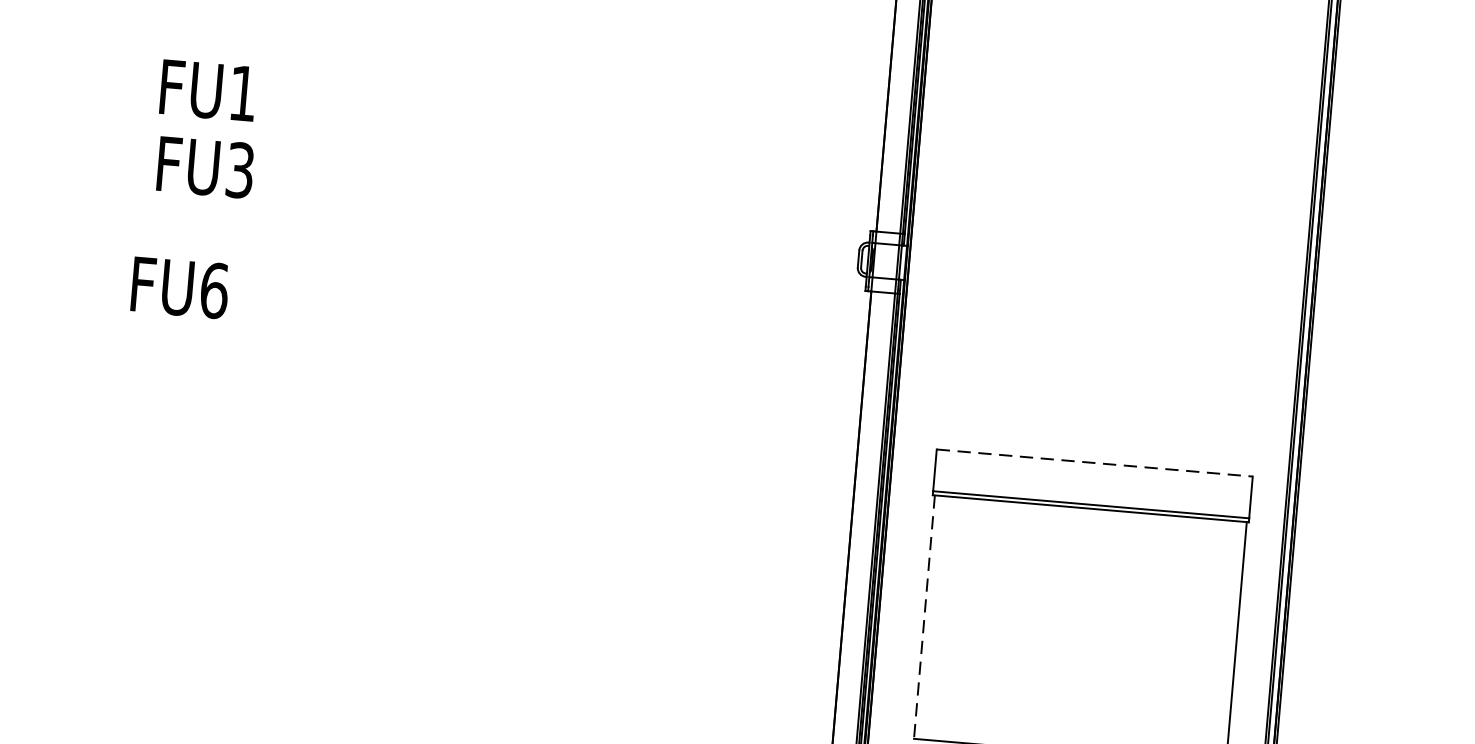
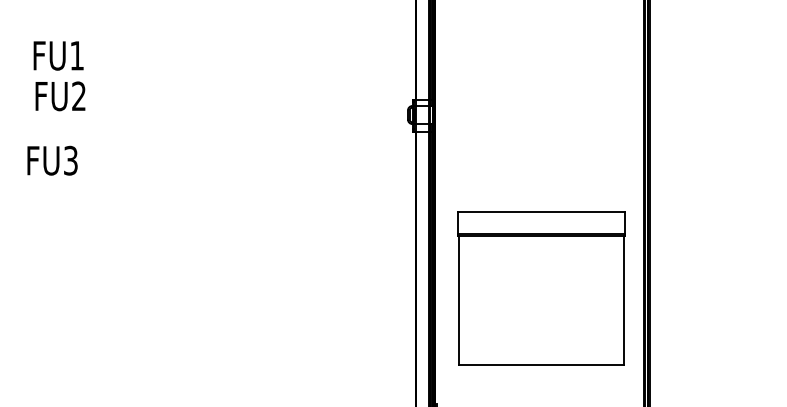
text: (239, 170) -> (78, 96), FU3 -> FU2
text: (215, 290) -> (71, 160), FU6 -> FU3
line: (1095, 462) -> (541, 211), dashed -> solid
line: (923, 617) -> (458, 300), dashed -> solid

